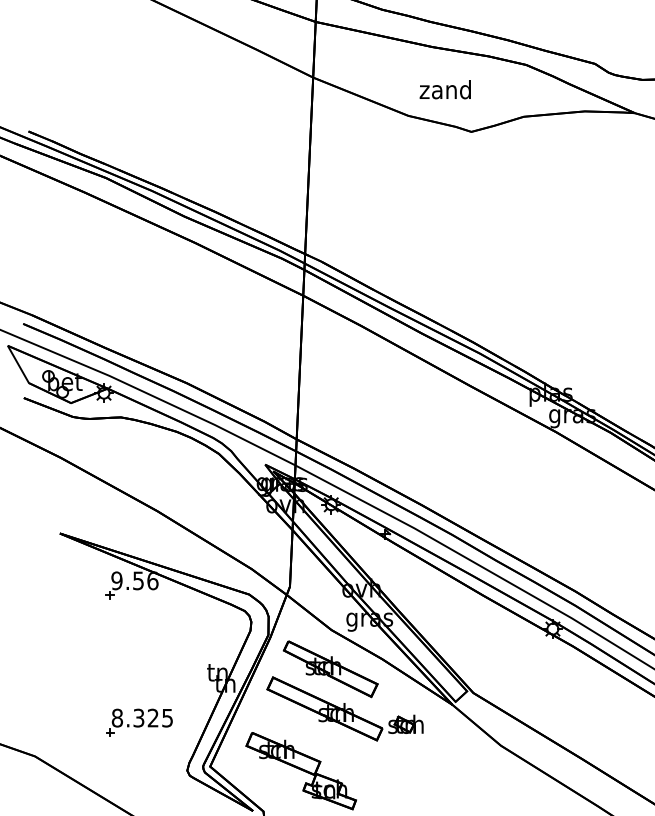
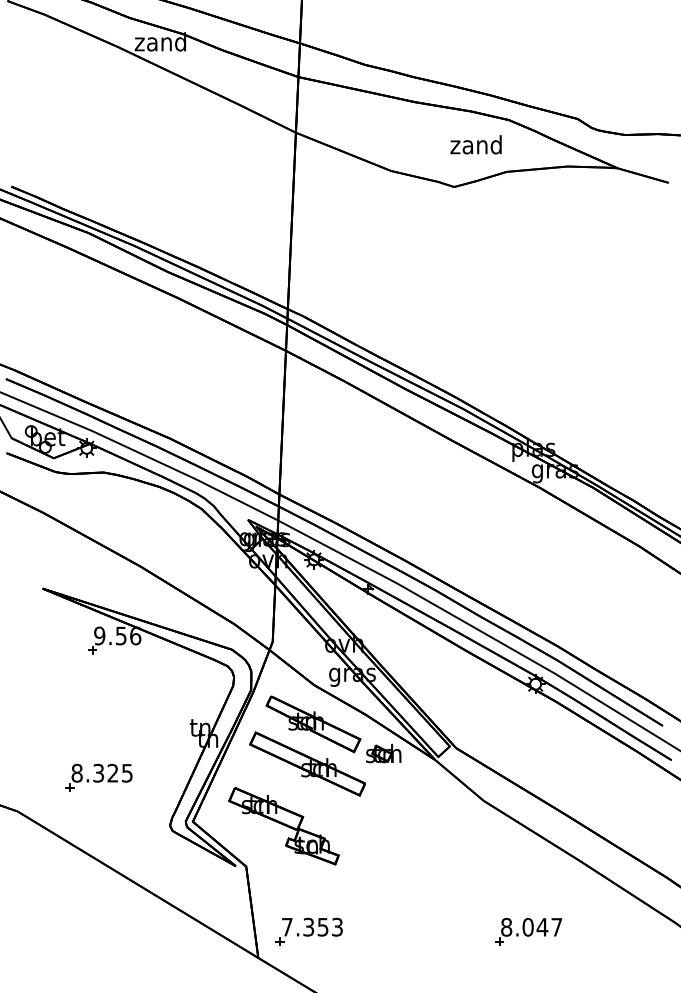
text: (444, 89) -> (475, 144), moved
part: (138, 722) -> (98, 777), moved
part: (405, 724) -> (383, 753), moved

